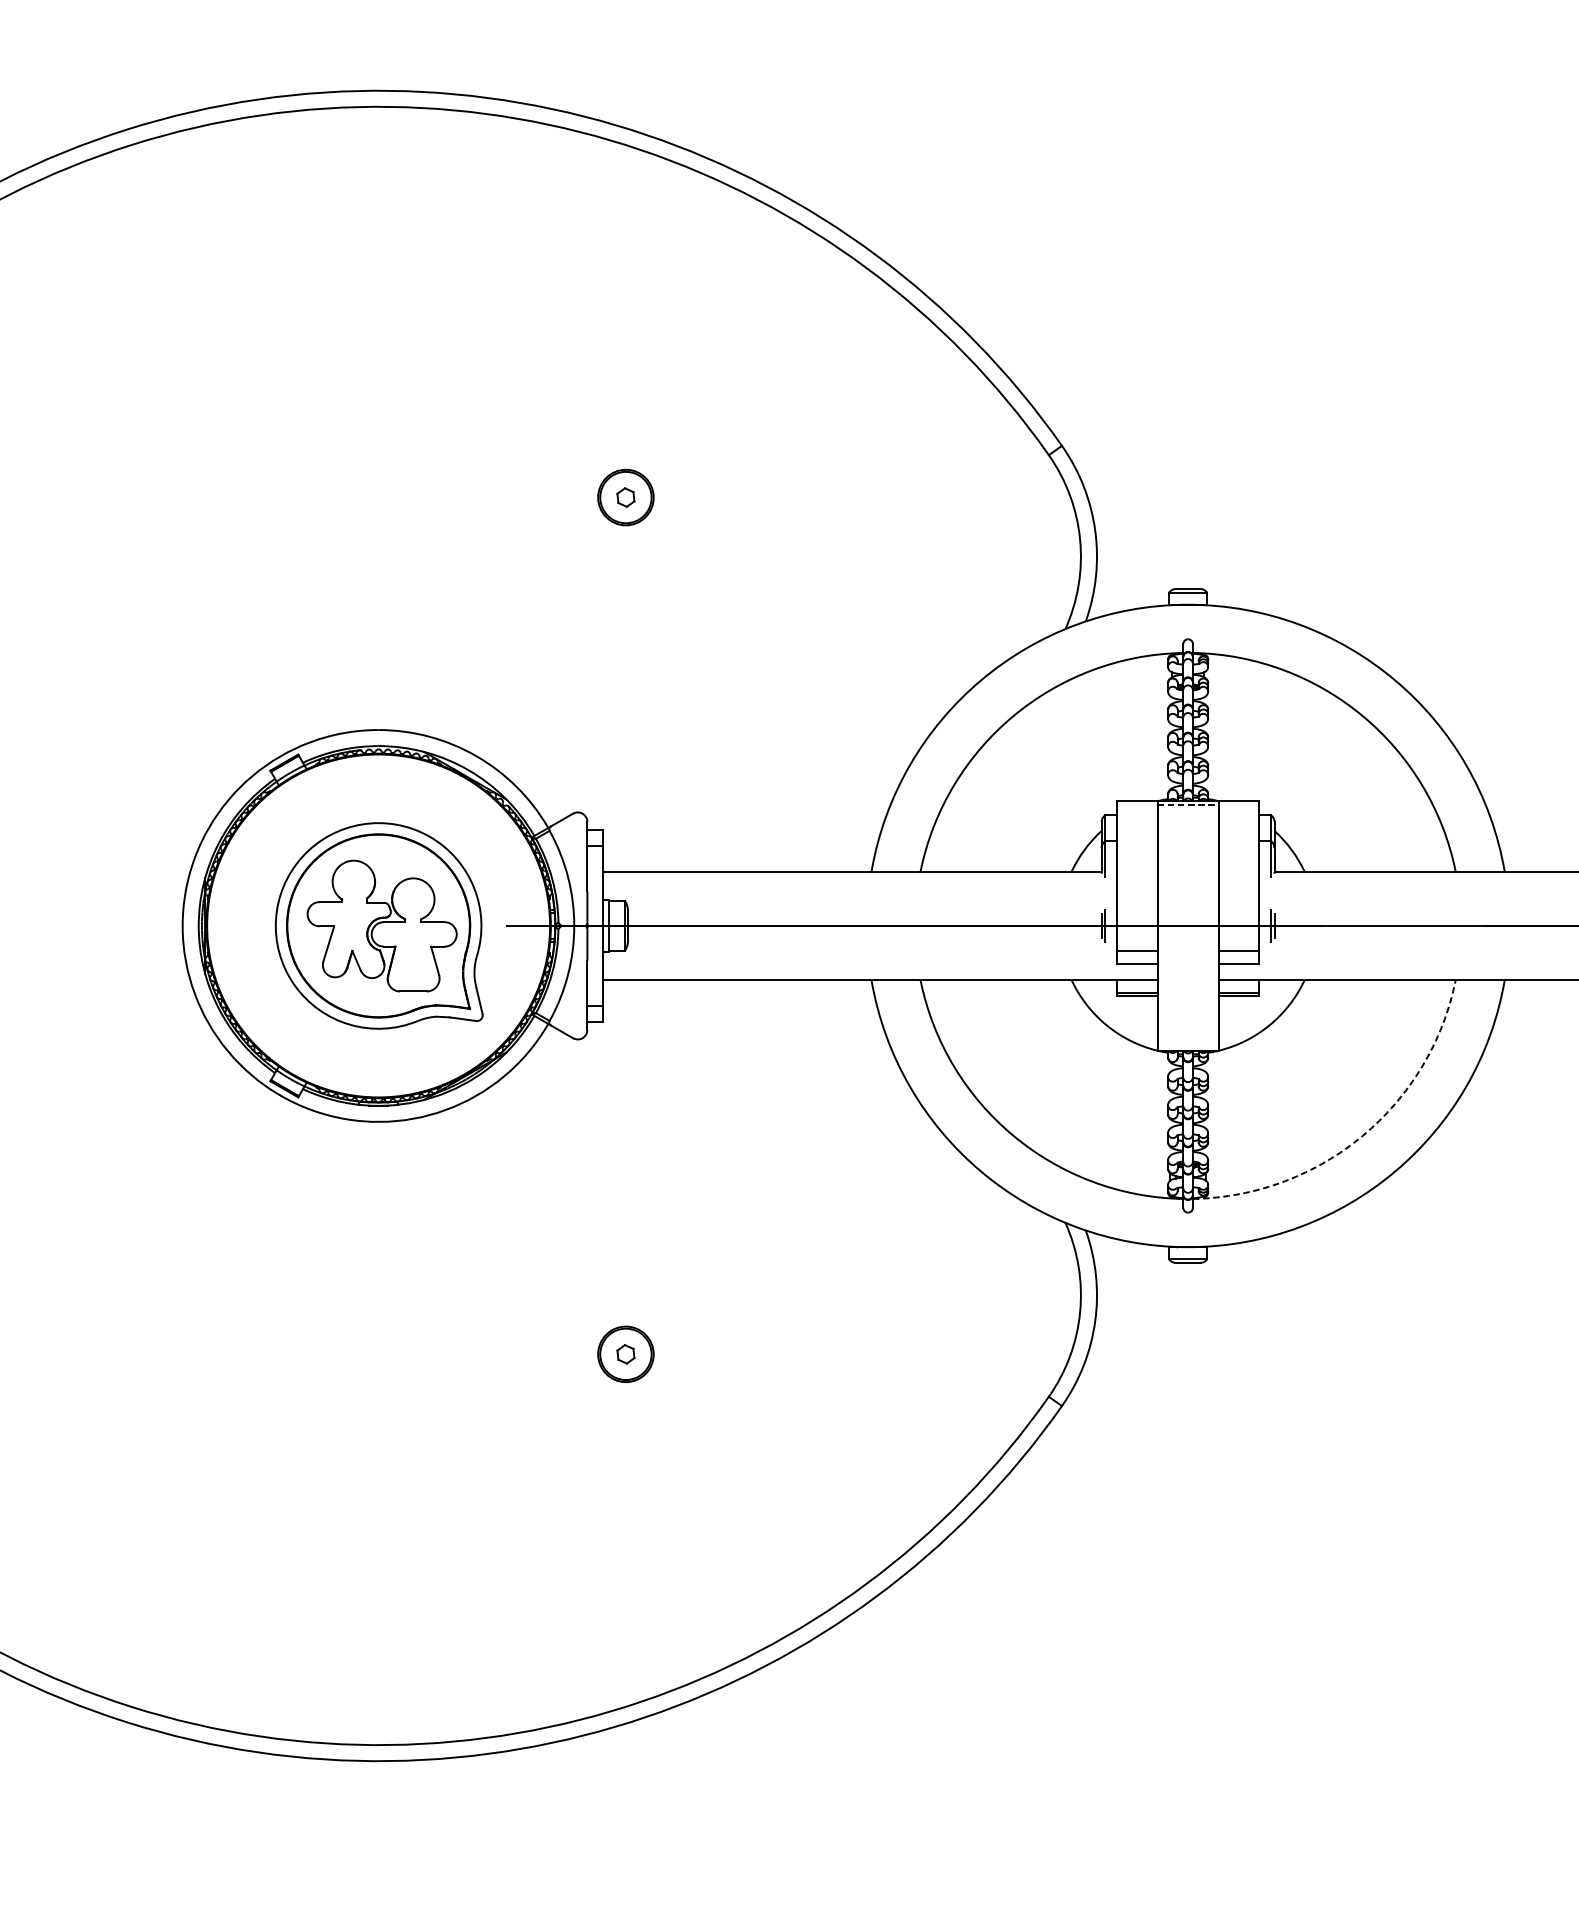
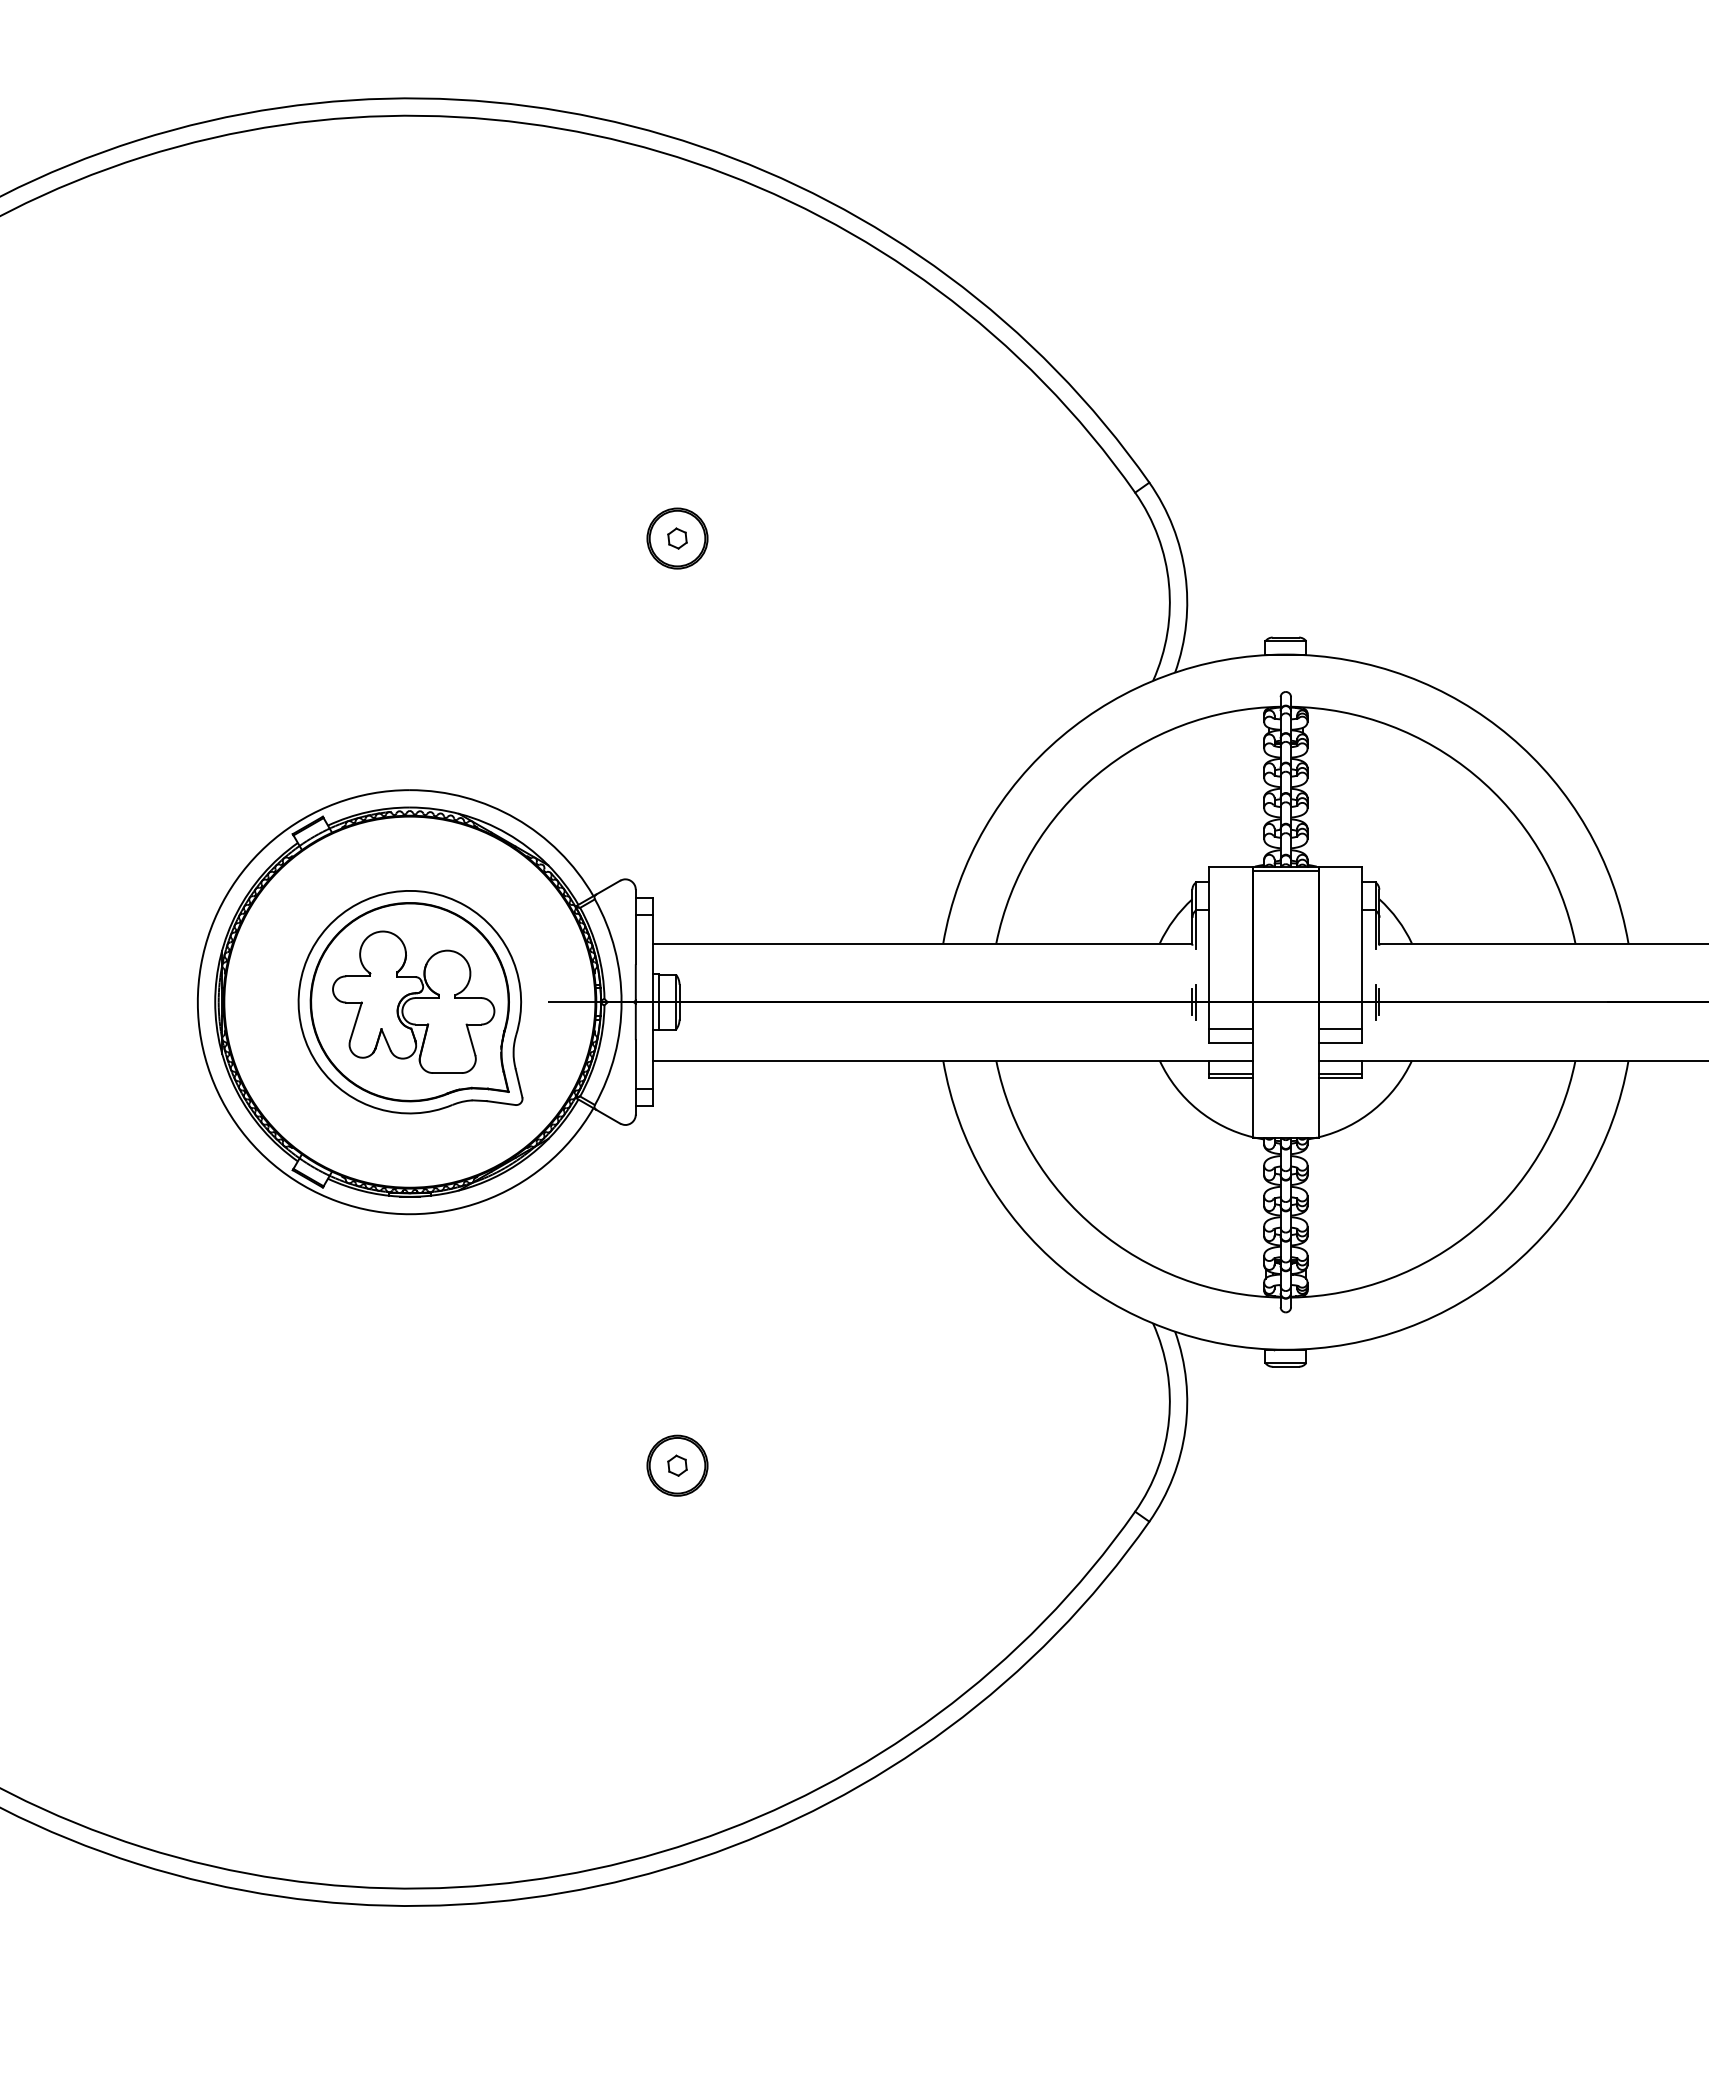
line: (1188, 805) -> (1286, 871), dashed -> solid
arc: (1362, 1136) -> (1474, 1229), dashed -> solid

